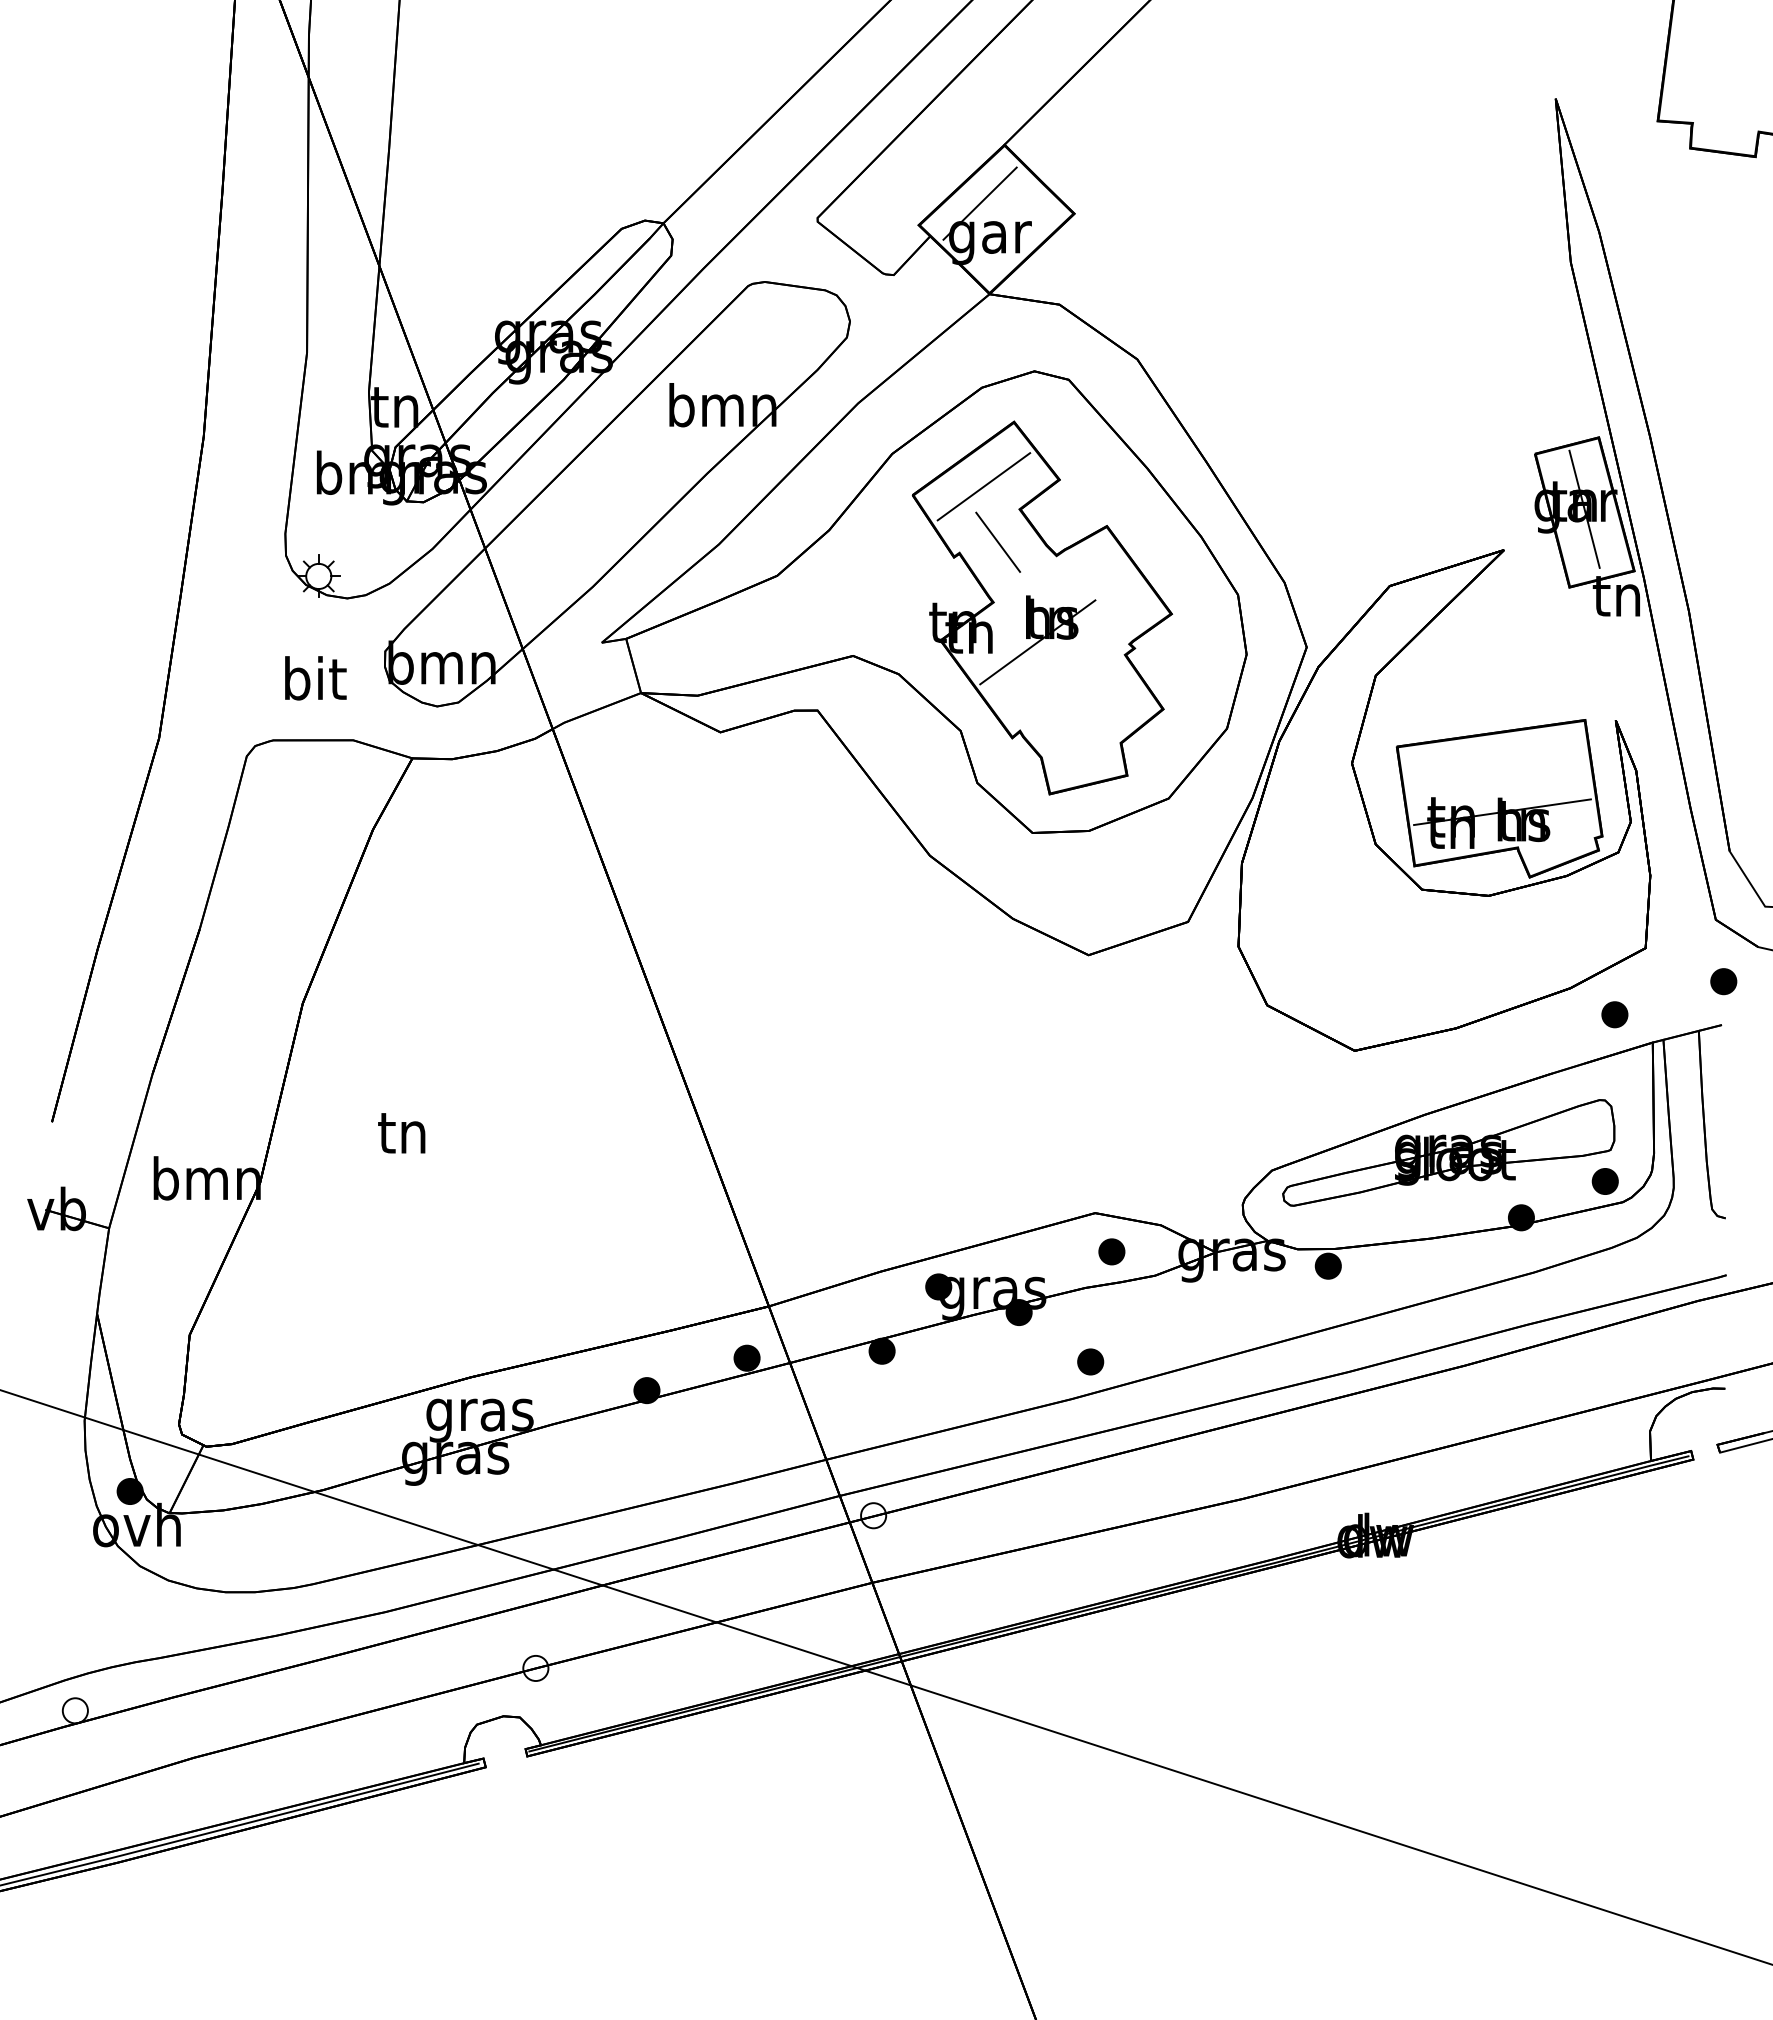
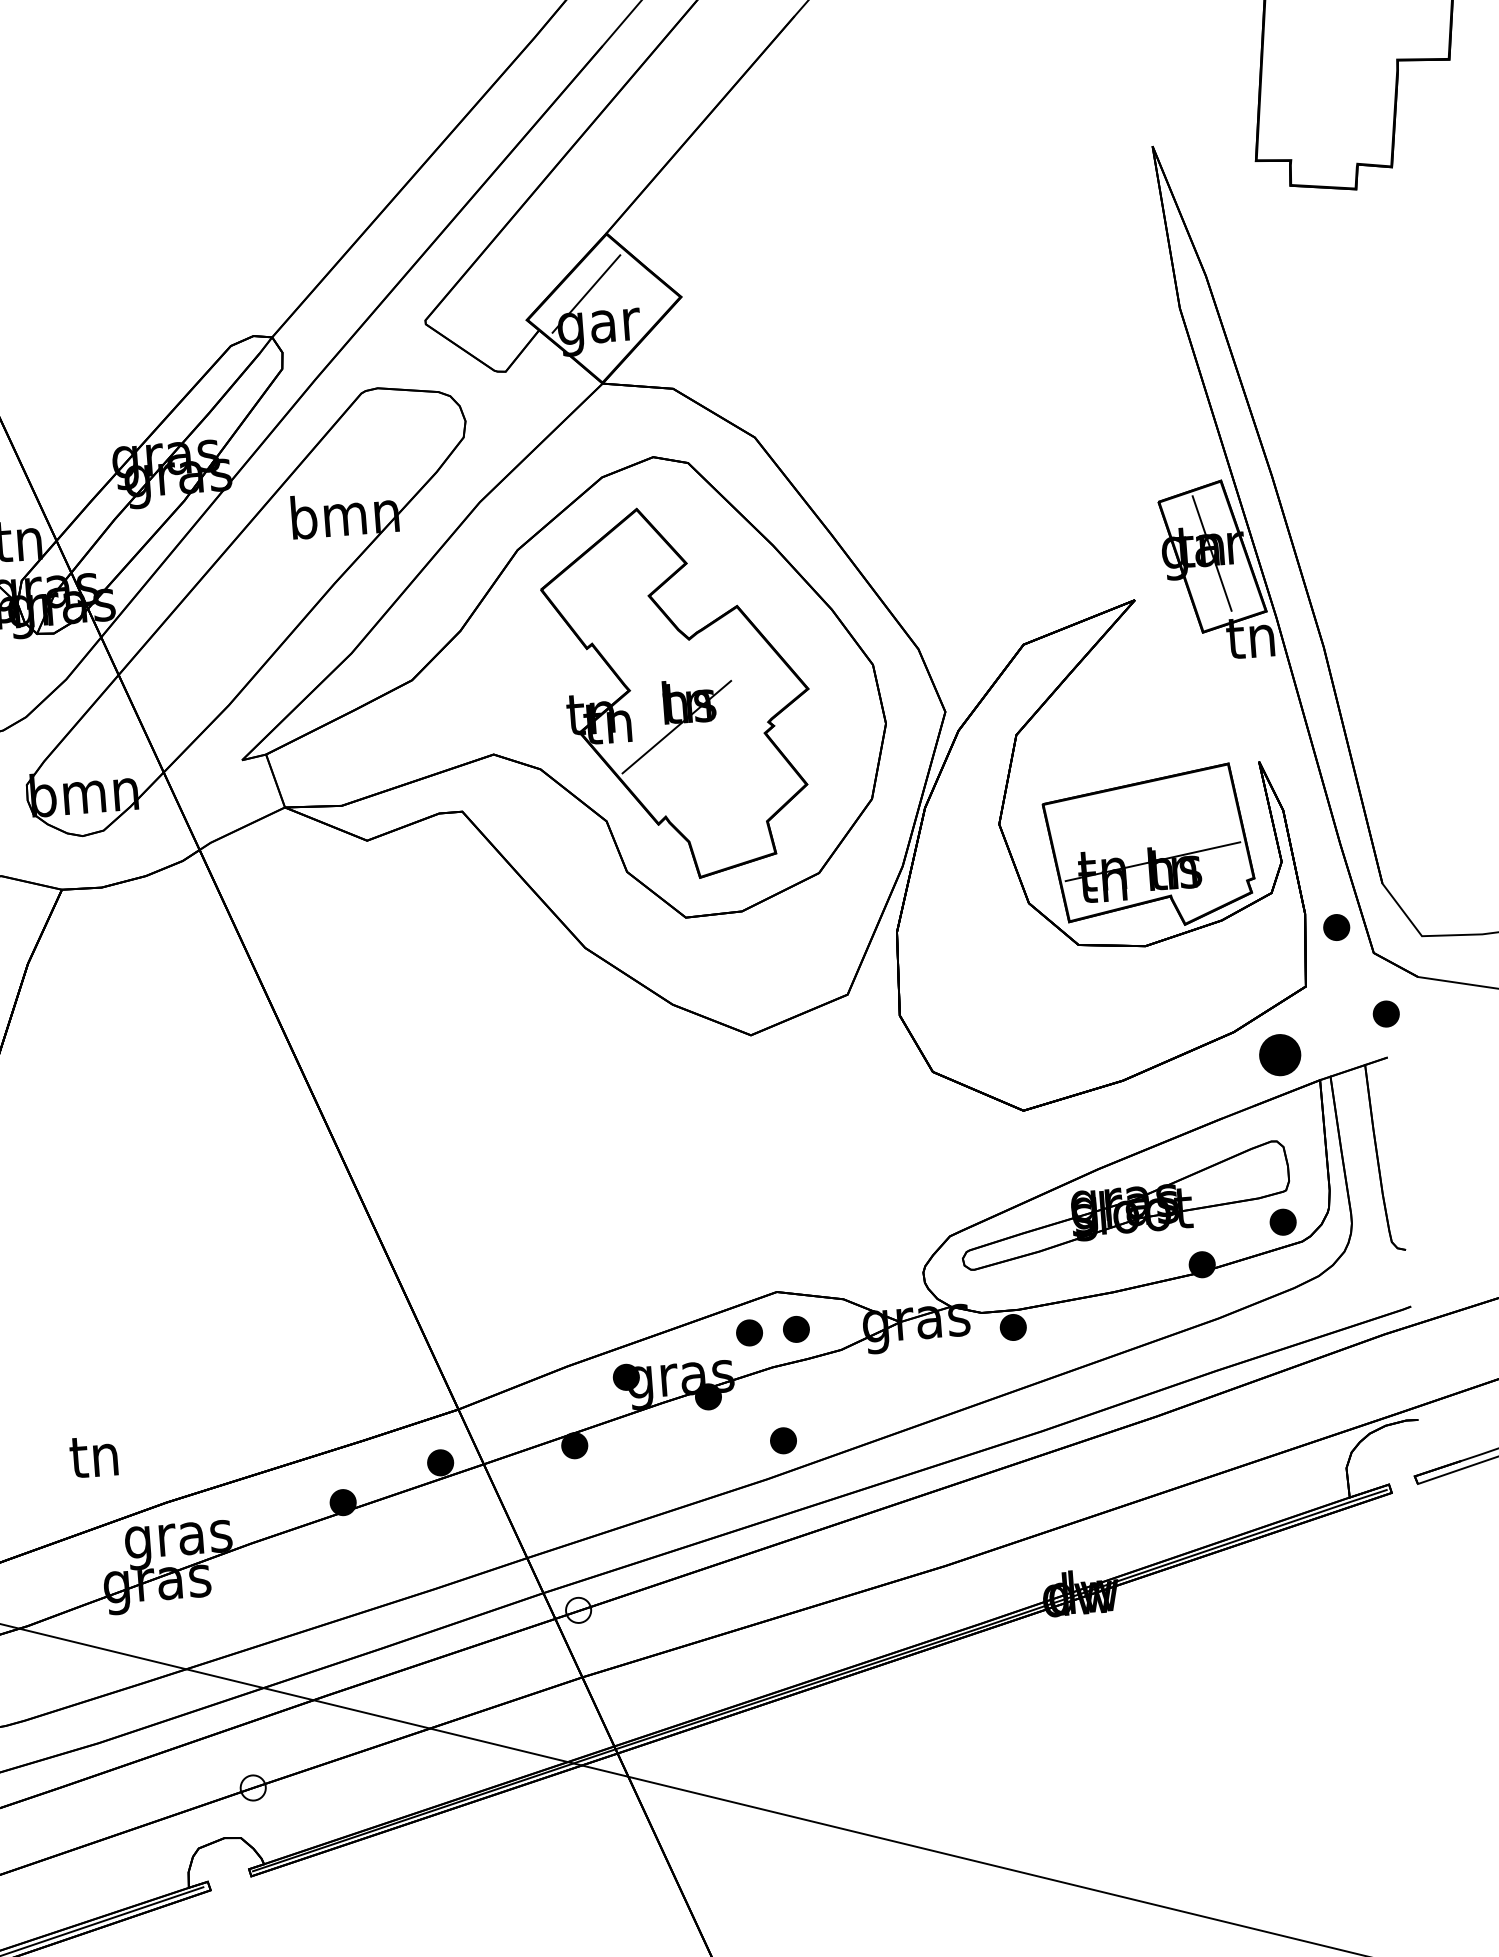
line: (983, 486) -> (611, 575), removed
line: (998, 541) -> (630, 629), removed
part: (1680, 891) -> (1336, 927), added
part: (1614, 1014) -> (1279, 1055), size x1.6
text: (401, 1133) -> (93, 1457), moved
part: (1064, 1251) -> (749, 1332), added

